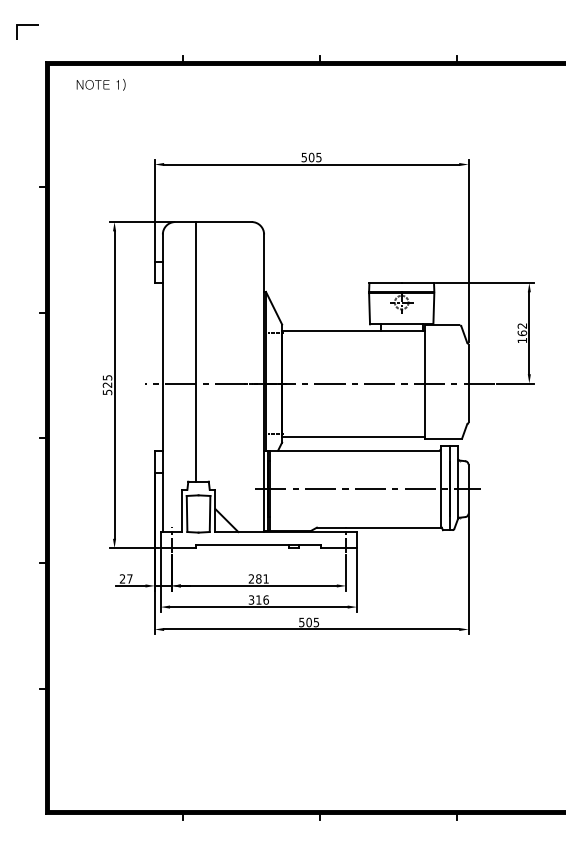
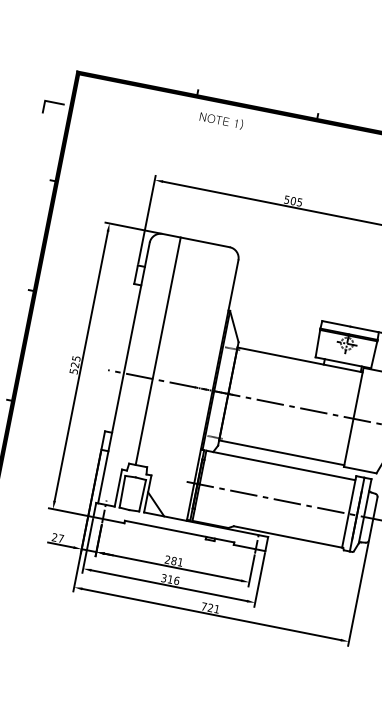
line: (27, 25) -> (54, 102), moved
text: (100, 84) -> (220, 120), moved
text: (309, 622) -> (210, 608), 505 -> 721

